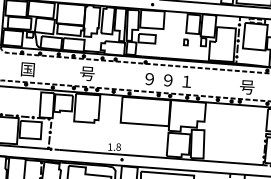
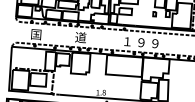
text: (86, 73) -> (80, 37), 号 -> 道
text: (149, 79) -> (127, 42), ９ -> １
text: (186, 81) -> (155, 43), １ -> ９

